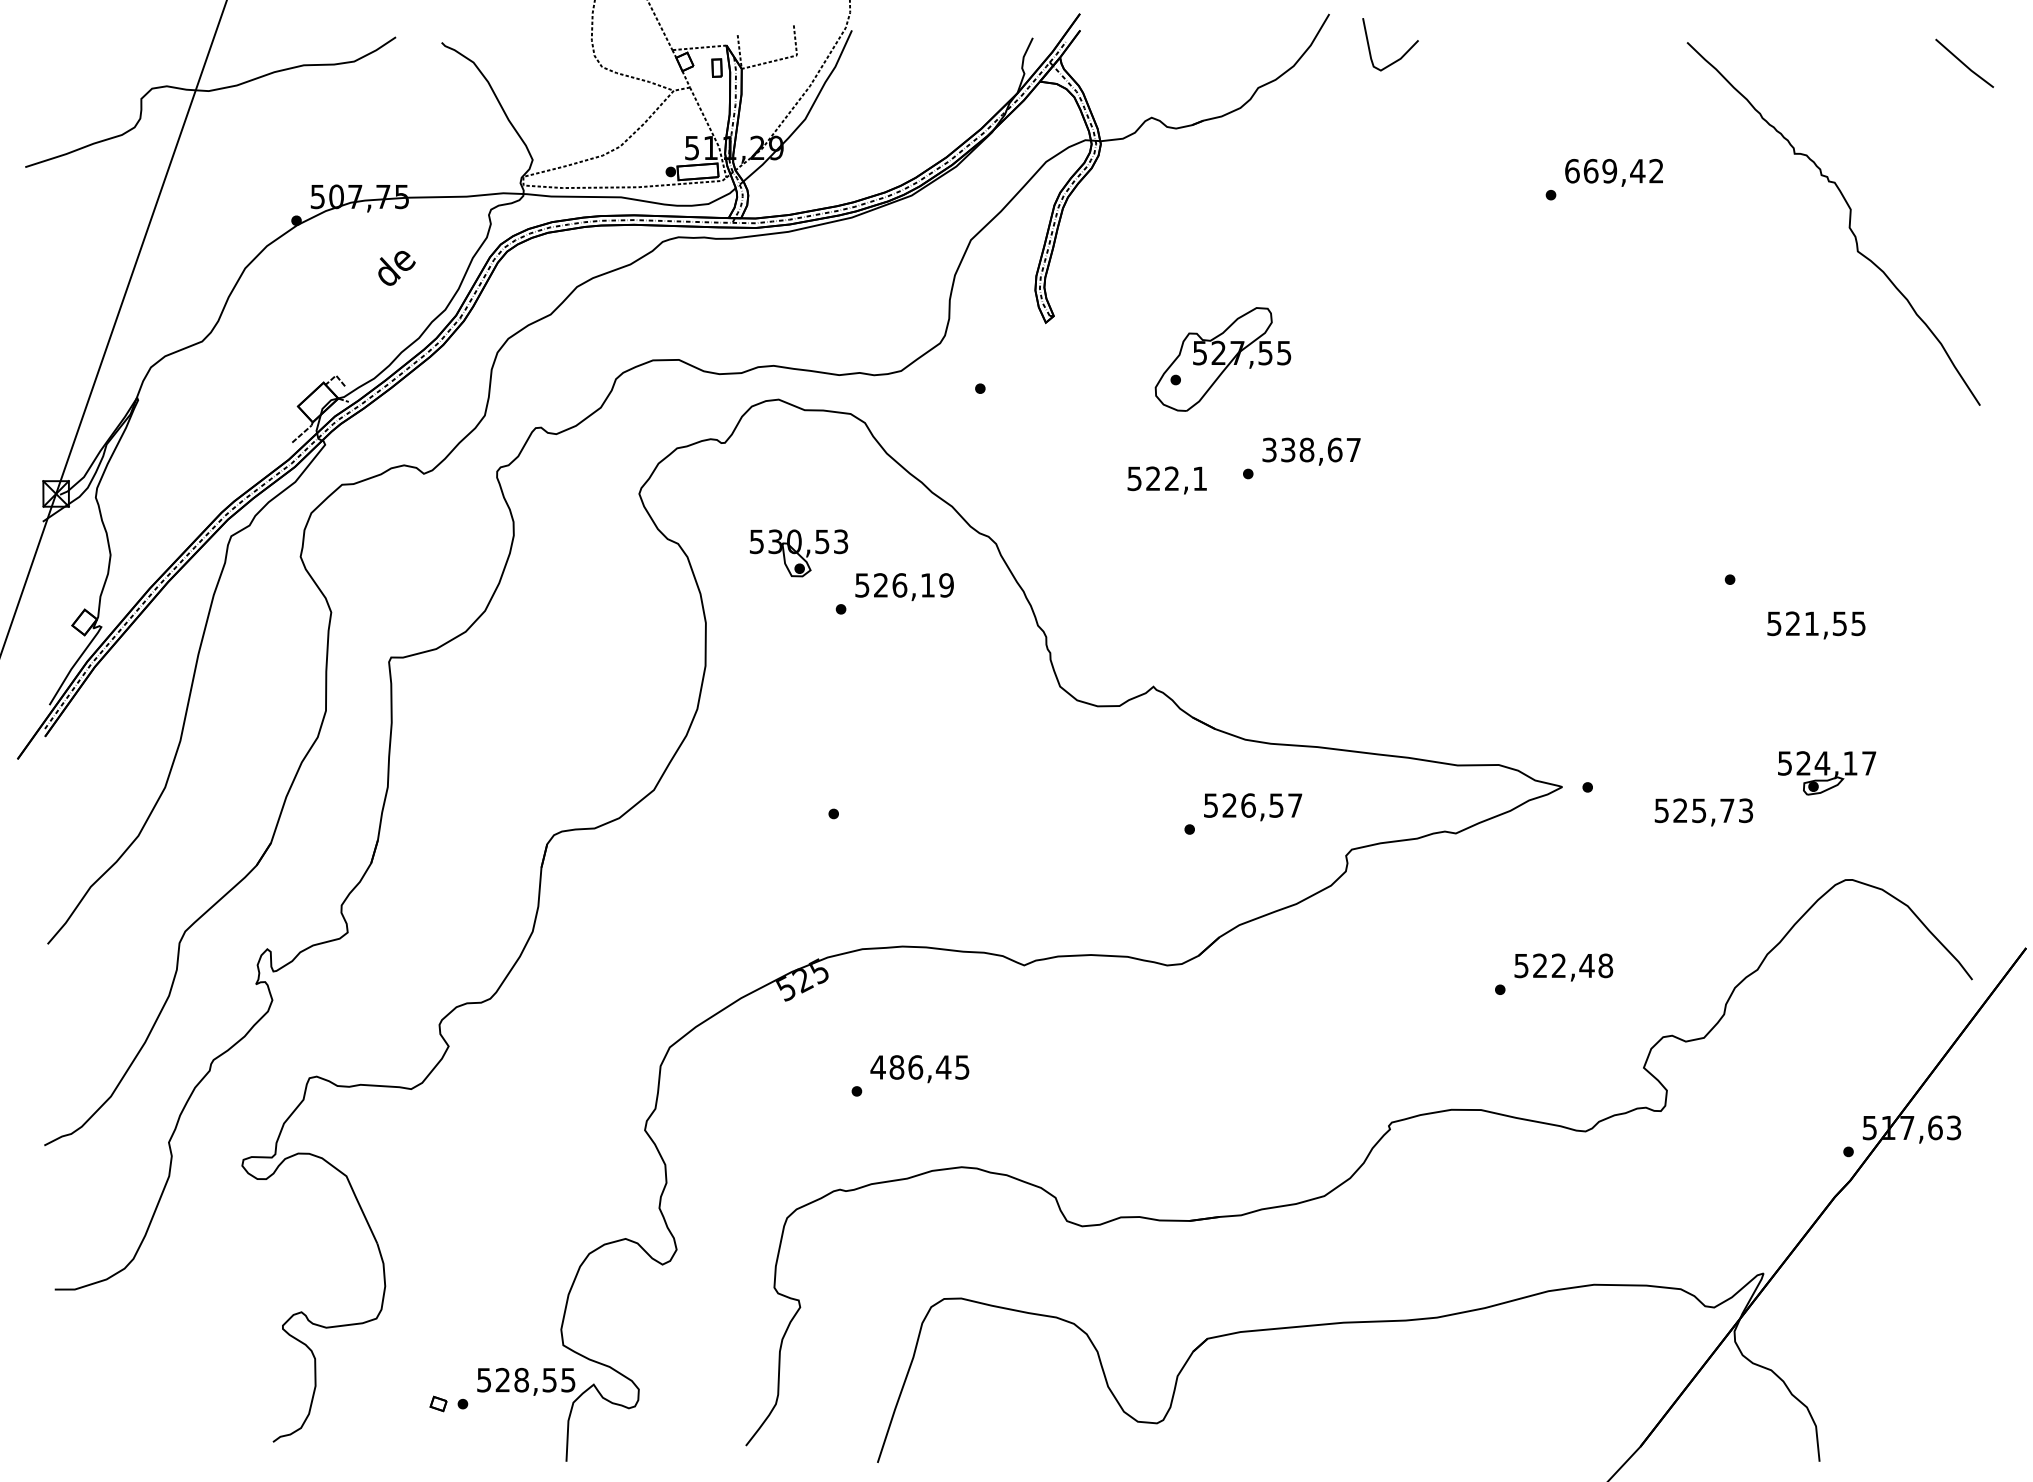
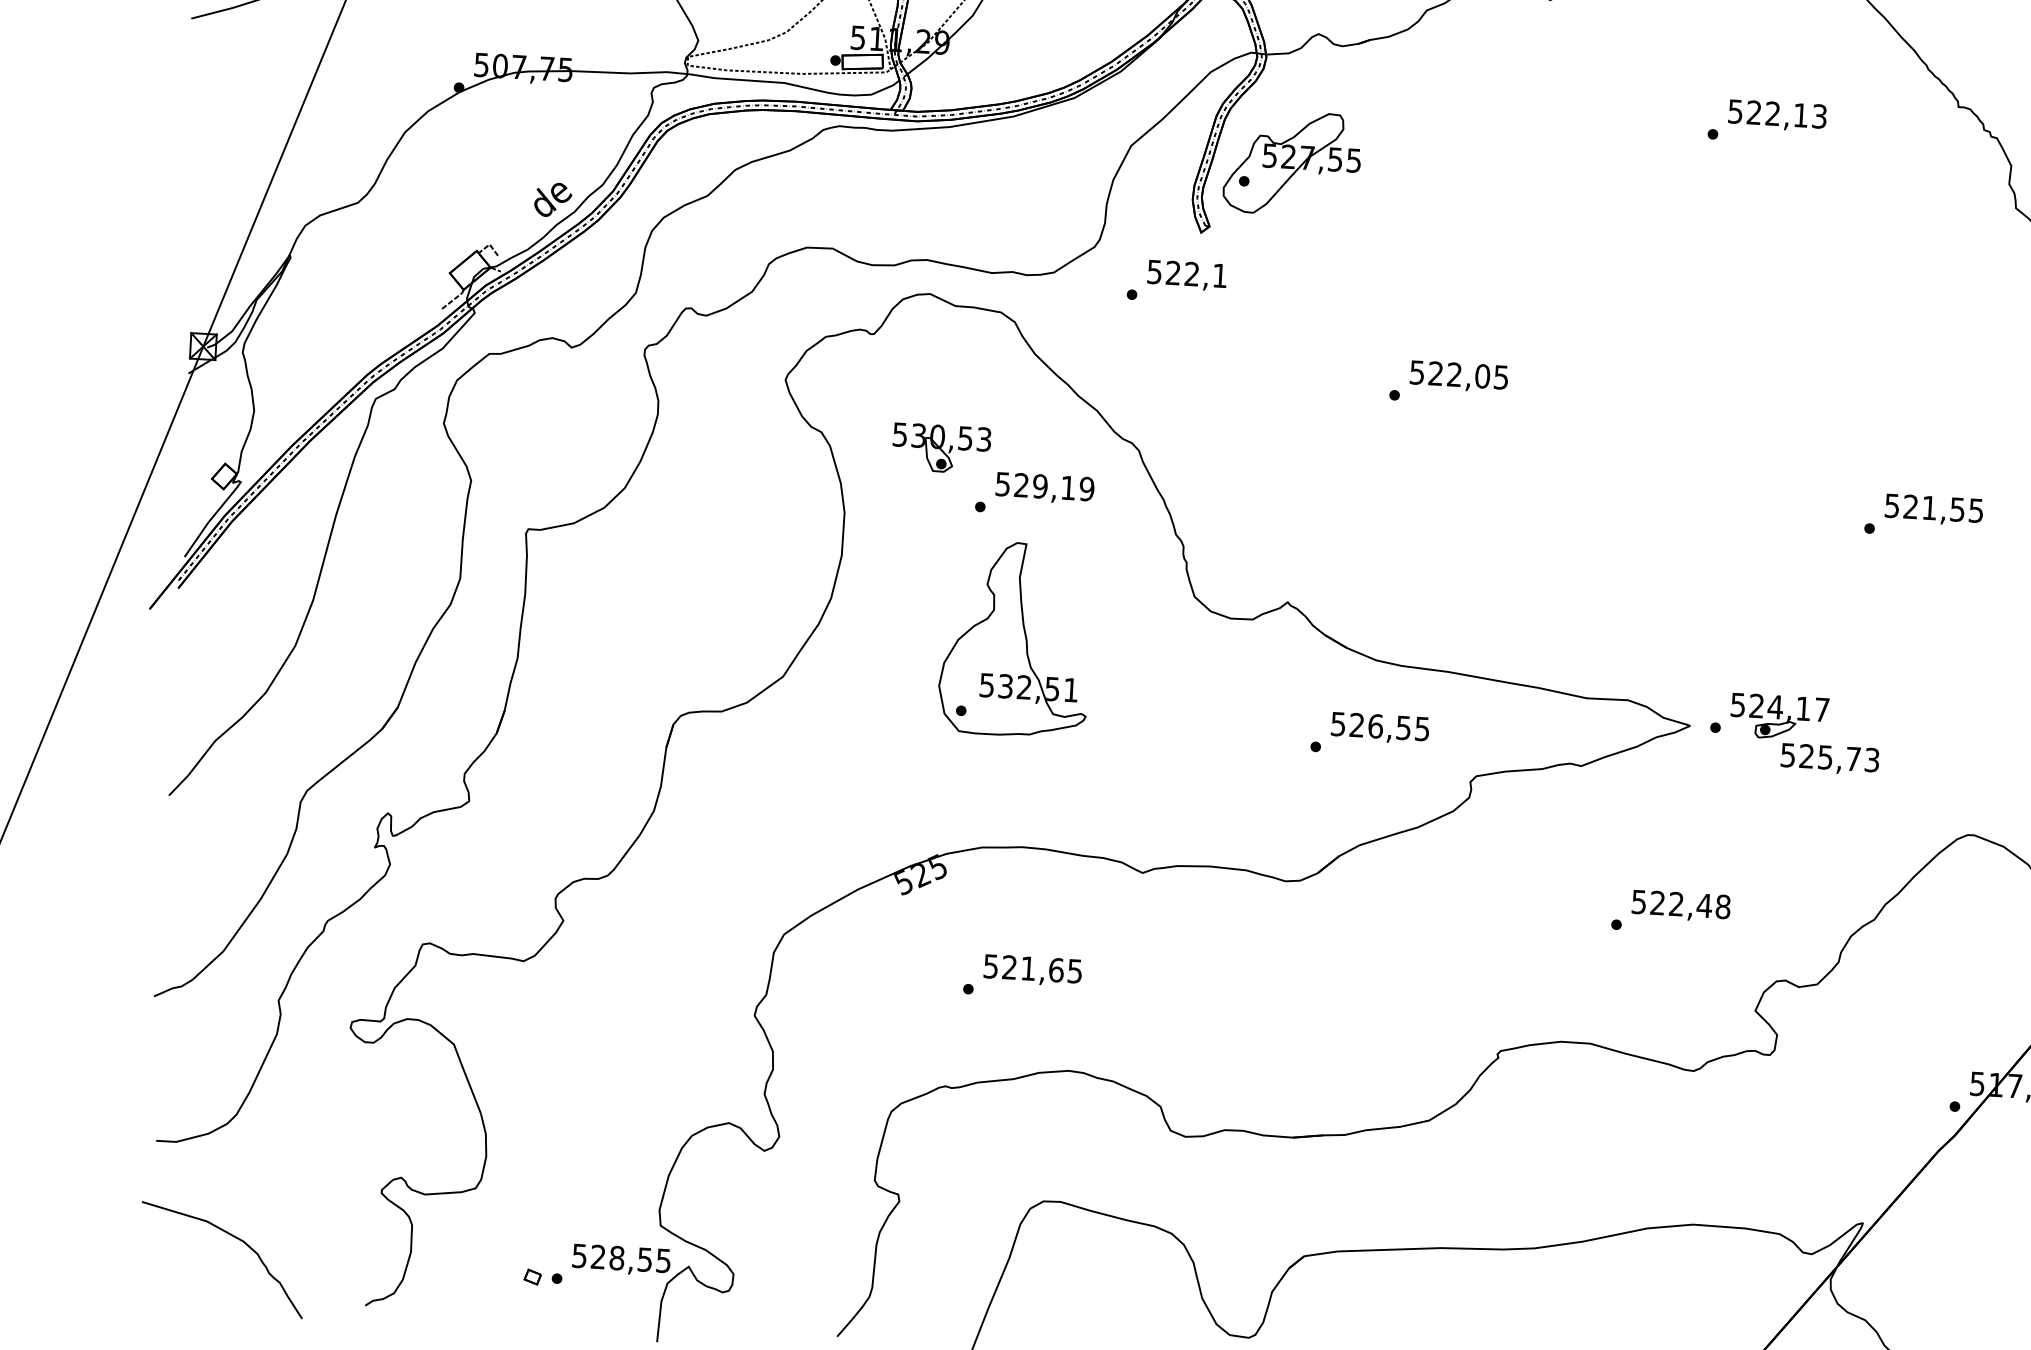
text: (1614, 170) -> (1777, 113), 669,42 -> 522,13
text: (396, 268) -> (552, 200), moved
part: (1222, 359) -> (1292, 163), moved
text: (1311, 449) -> (1459, 374), 338,67 -> 522,05
text: (1166, 480) -> (1186, 275), moved
text: (899, 585) -> (1040, 486), 526,19 -> 529,19
text: (1816, 625) -> (1934, 510), moved
part: (884, 739) -> (1016, 639), added
part: (1827, 773) -> (1779, 717), moved
text: (1295, 805) -> (1422, 728), 526,57 -> 526,55
text: (910, 1067) -> (1023, 968), 486,45 -> 521,65
curve: (139, 1382) -> (235, 1238), added

